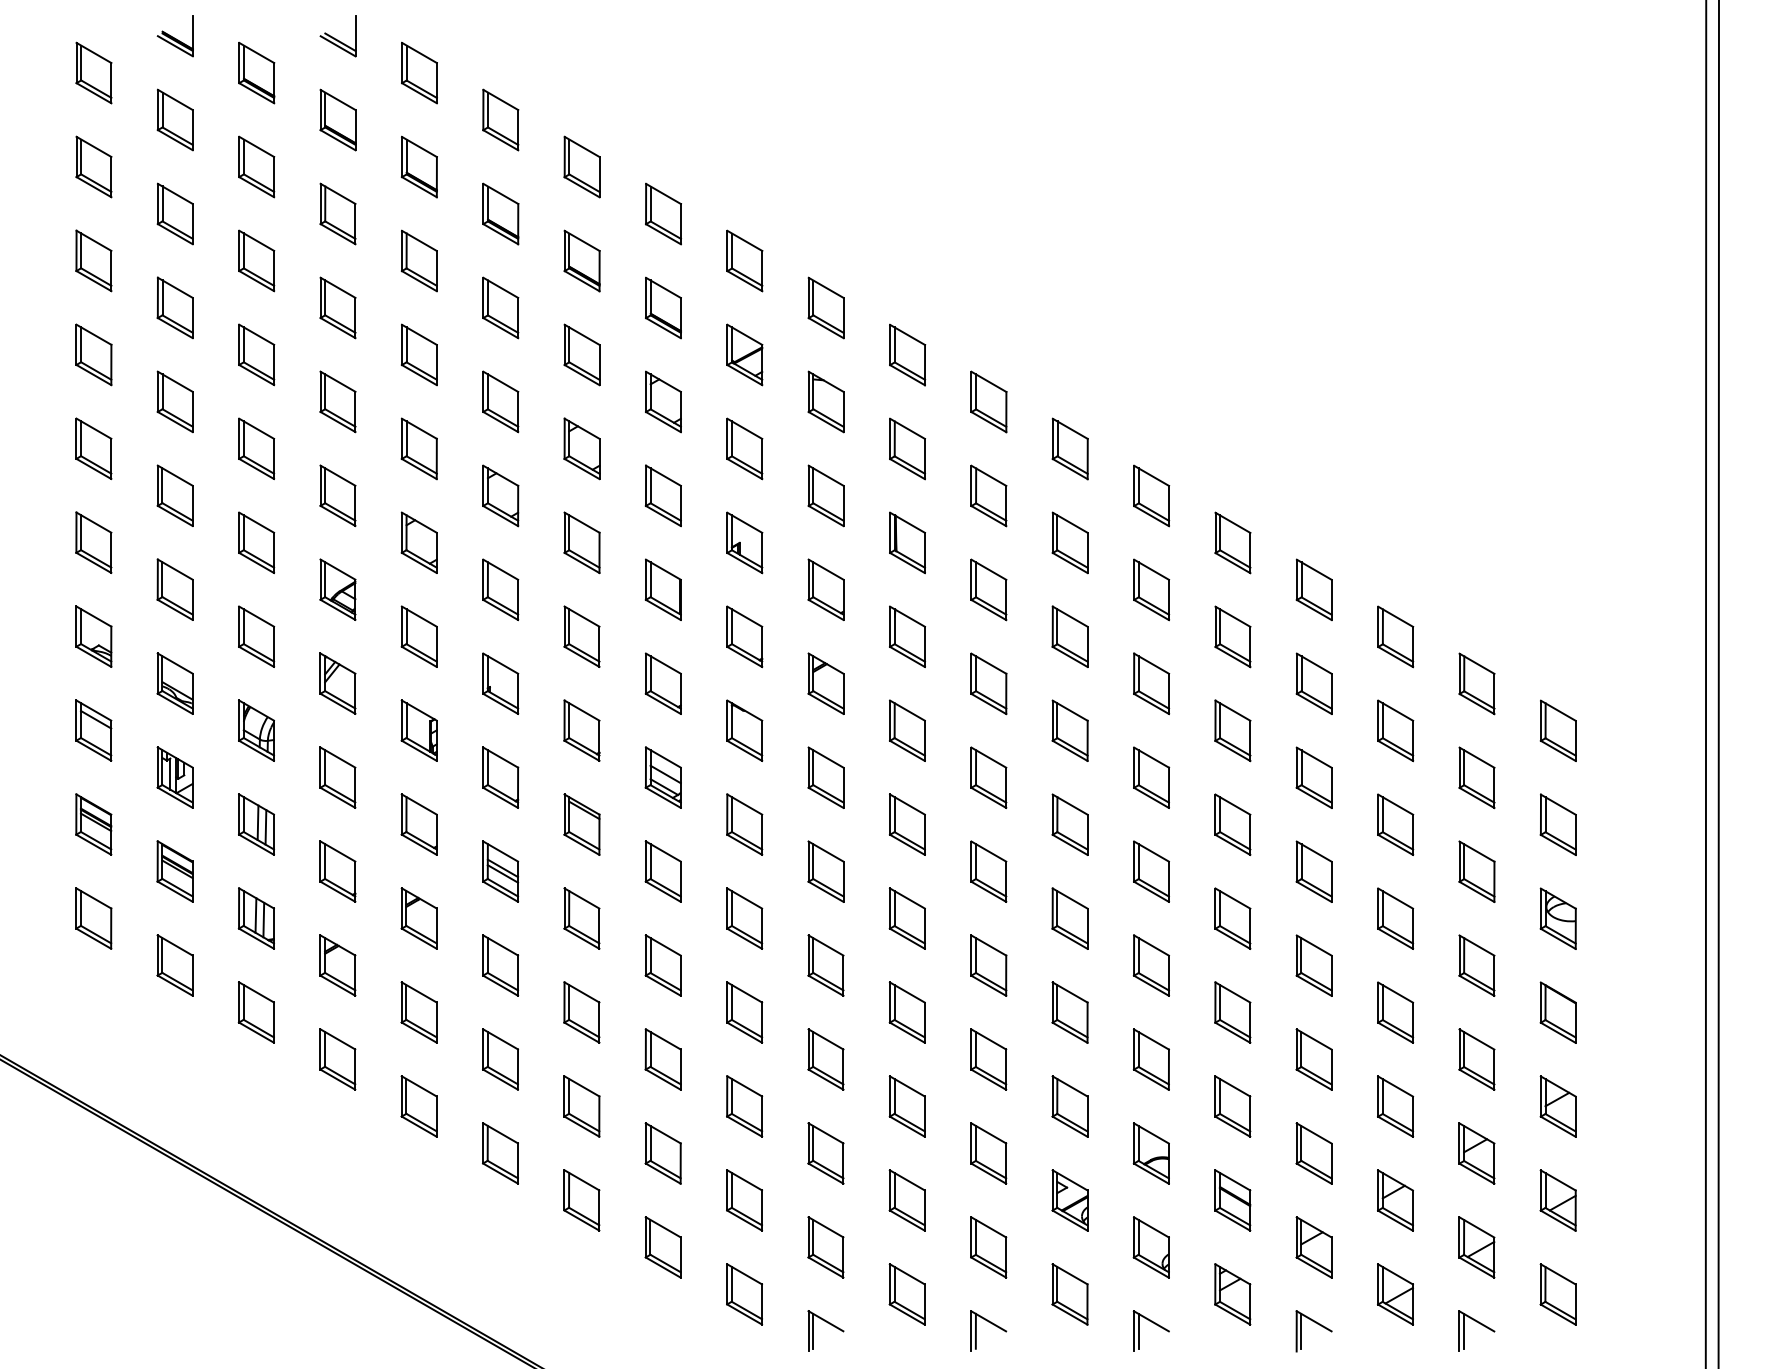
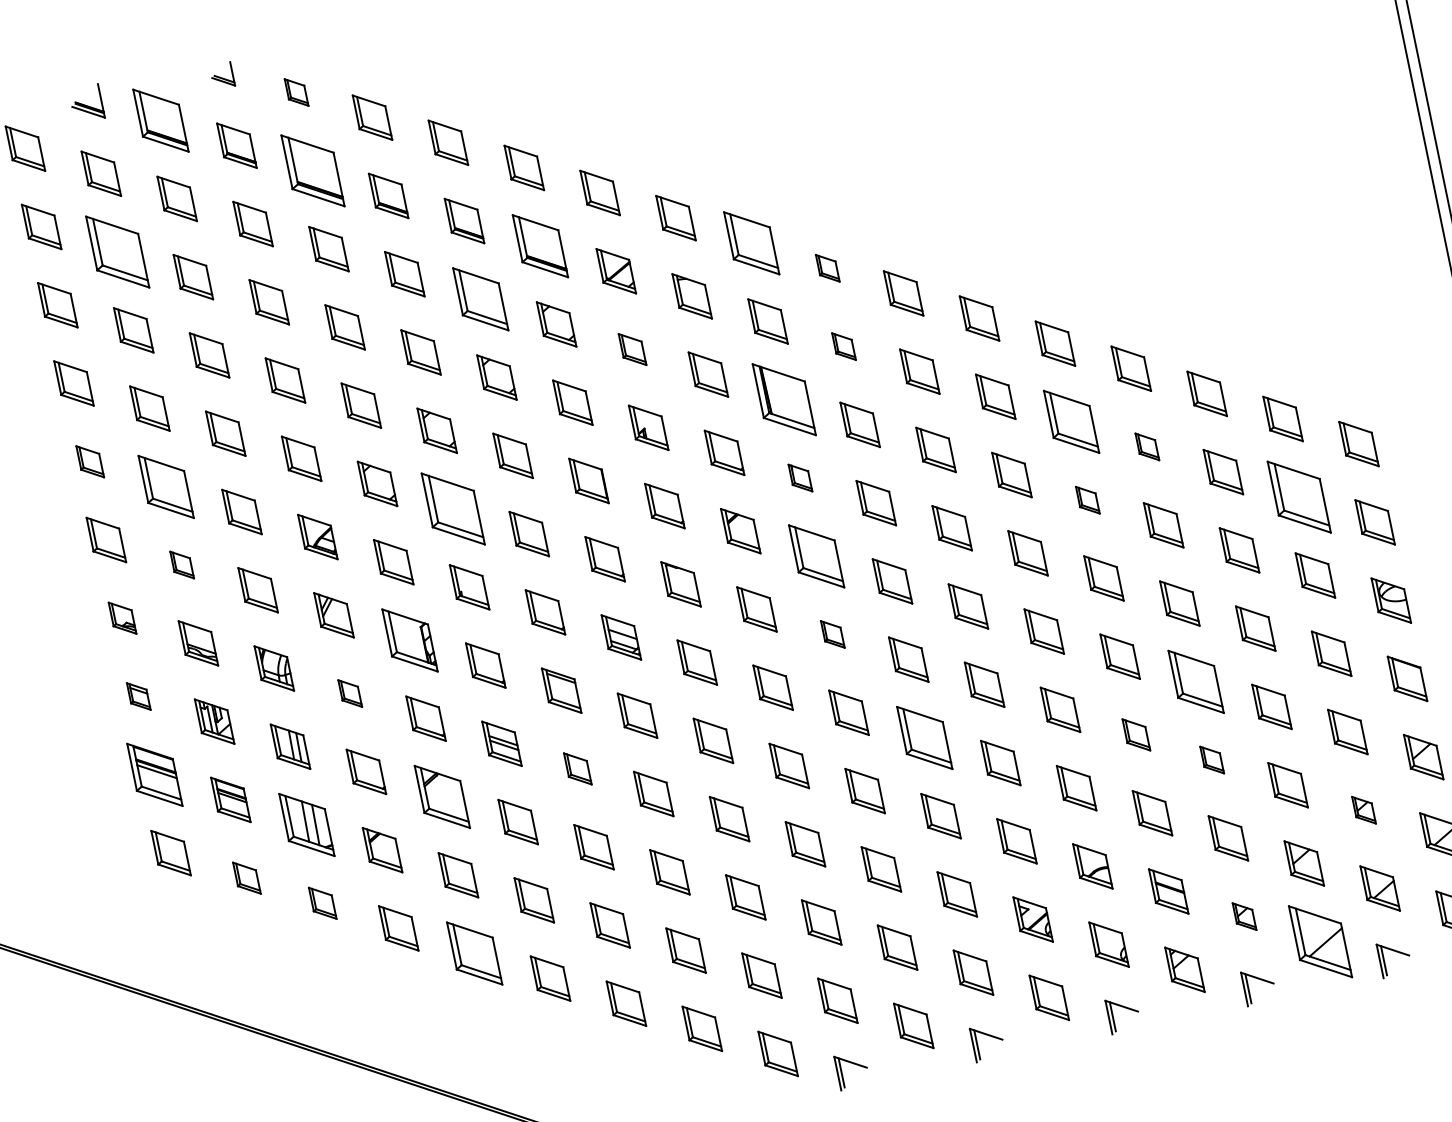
part: (337, 36) -> (222, 76), size x0.7
part: (256, 72) -> (160, 120), size x1.4
part: (419, 72) -> (296, 92), size x0.6
part: (418, 166) -> (311, 170), size x1.6
part: (174, 213) -> (116, 251), size x1.6
part: (663, 307) -> (540, 245), size x1.4
part: (581, 354) -> (480, 299), size x1.4
part: (907, 354) -> (751, 242), size x1.4
part: (988, 401) -> (827, 268), size x0.6
part: (93, 448) -> (89, 461), size x0.7
part: (744, 448) -> (632, 349), size x0.7
part: (174, 495) -> (165, 486), size x1.4
part: (988, 495) -> (843, 346), size x0.6
part: (907, 542) -> (784, 399), size x1.6
part: (174, 589) -> (181, 565), size x0.6
part: (500, 589) -> (453, 508), size x1.6
part: (93, 636) -> (122, 618), size x0.7
part: (907, 636) -> (800, 477), size x0.6
part: (1232, 636) -> (1071, 421), size x1.4
part: (1313, 683) -> (1146, 446), size x0.6
part: (93, 730) -> (138, 696), size x0.6
part: (418, 730) -> (409, 640), size x1.4
part: (907, 730) -> (816, 556), size x1.4
part: (1232, 730) -> (1087, 500), size x0.6
part: (337, 777) -> (349, 693), size x0.6
part: (1476, 777) -> (1298, 497), size x1.6
part: (93, 824) -> (154, 774), size x1.4
part: (907, 824) -> (832, 634), size x0.6
part: (255, 918) -> (305, 825), size x1.4
part: (418, 918) -> (441, 797), size x1.4
part: (581, 918) -> (577, 768), size x0.7
part: (174, 965) -> (246, 878), size x0.7
part: (988, 965) -> (924, 737), size x1.4
part: (1313, 965) -> (1195, 681), size x1.4
part: (255, 1012) -> (322, 903), size x0.7
part: (1232, 1012) -> (1136, 734), size x0.7
part: (1313, 1059) -> (1211, 760), size x0.6
part: (418, 1106) -> (474, 953), size x1.4
part: (1476, 1153) -> (1363, 810), size x0.6
part: (1313, 1247) -> (1244, 916), size x0.6
part: (1395, 1294) -> (1320, 941), size x1.6

